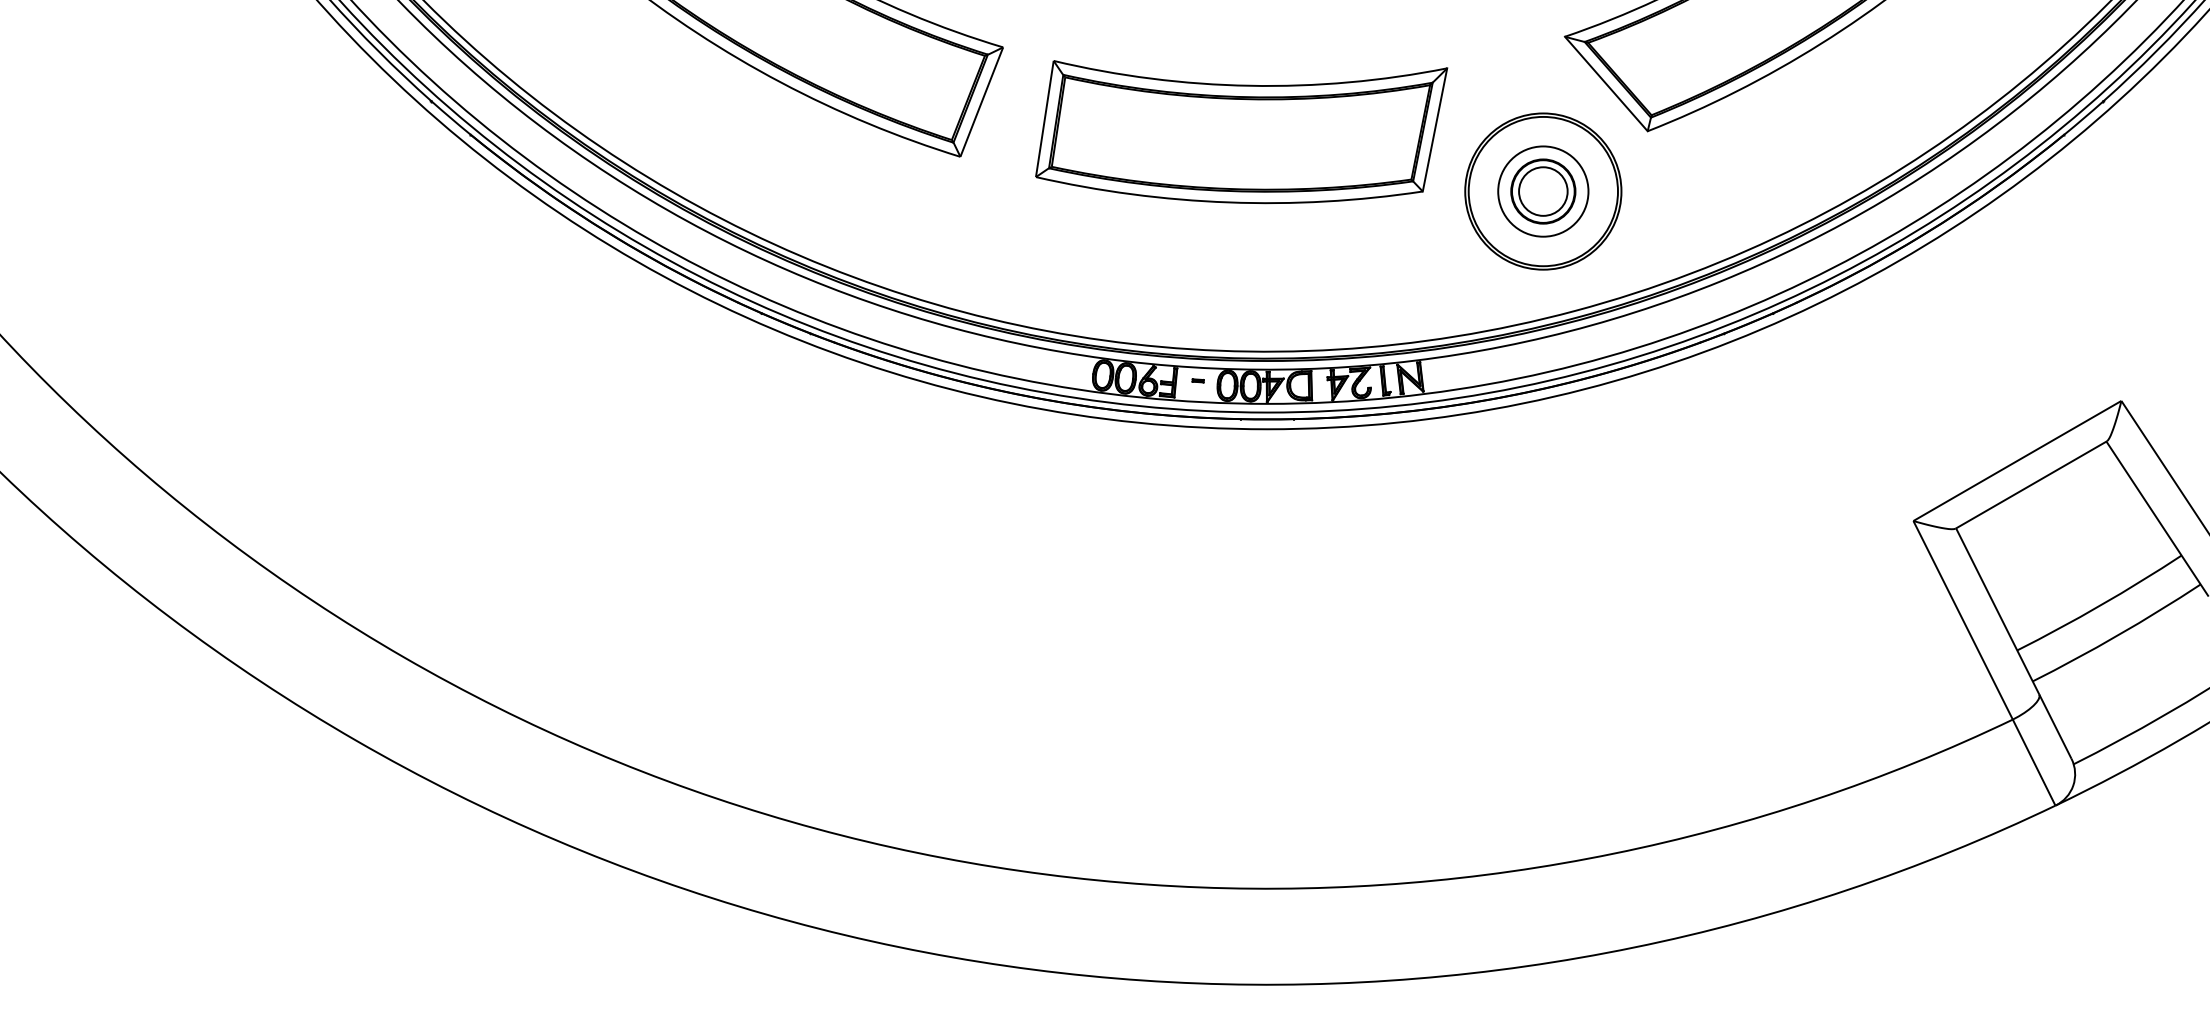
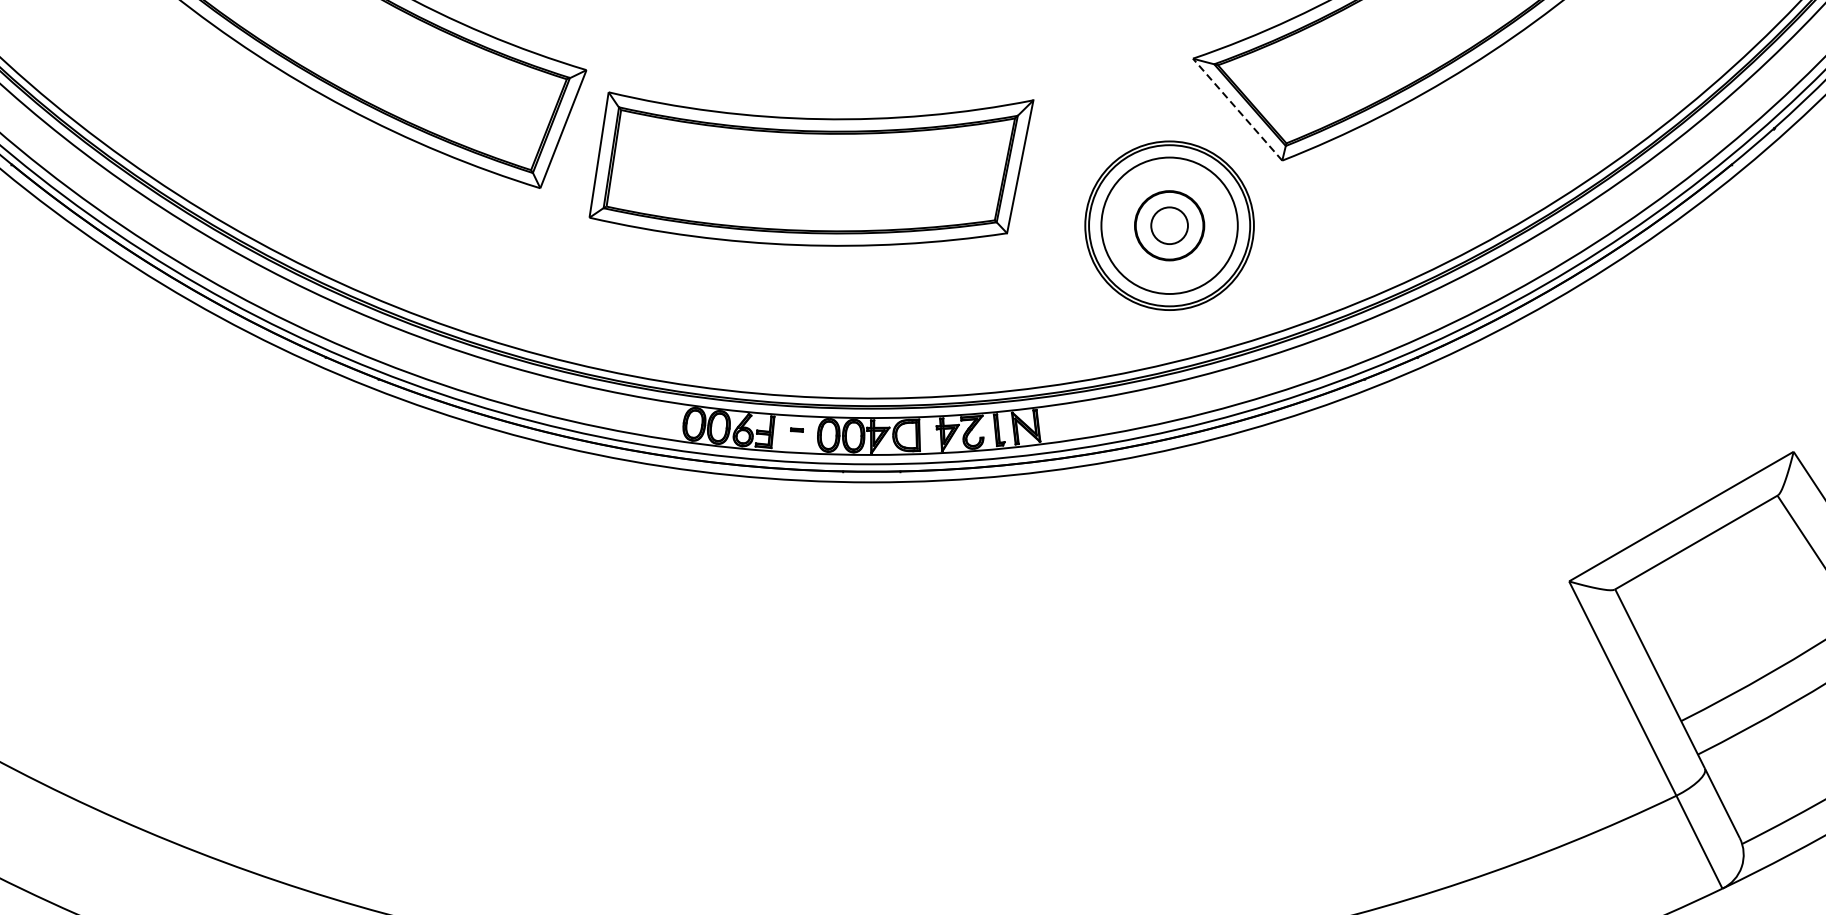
line: (1606, 84) -> (1237, 110), solid -> dashed
part: (1241, 132) -> (811, 169), moved
circle: (1543, 191) -> (1169, 225), size x0.7
circle: (1543, 191) -> (1169, 225), size x1.4

